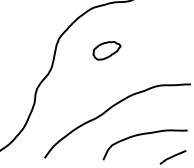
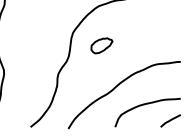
part: (106, 50) -> (101, 45), moved

